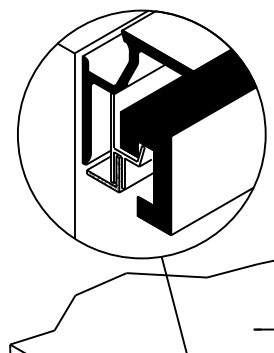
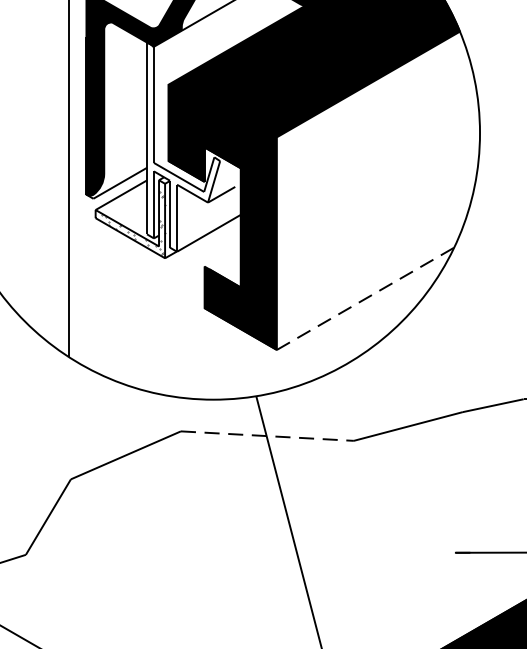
line: (212, 211) -> (365, 298), solid -> dashed
line: (167, 275) -> (268, 436), solid -> dashed

